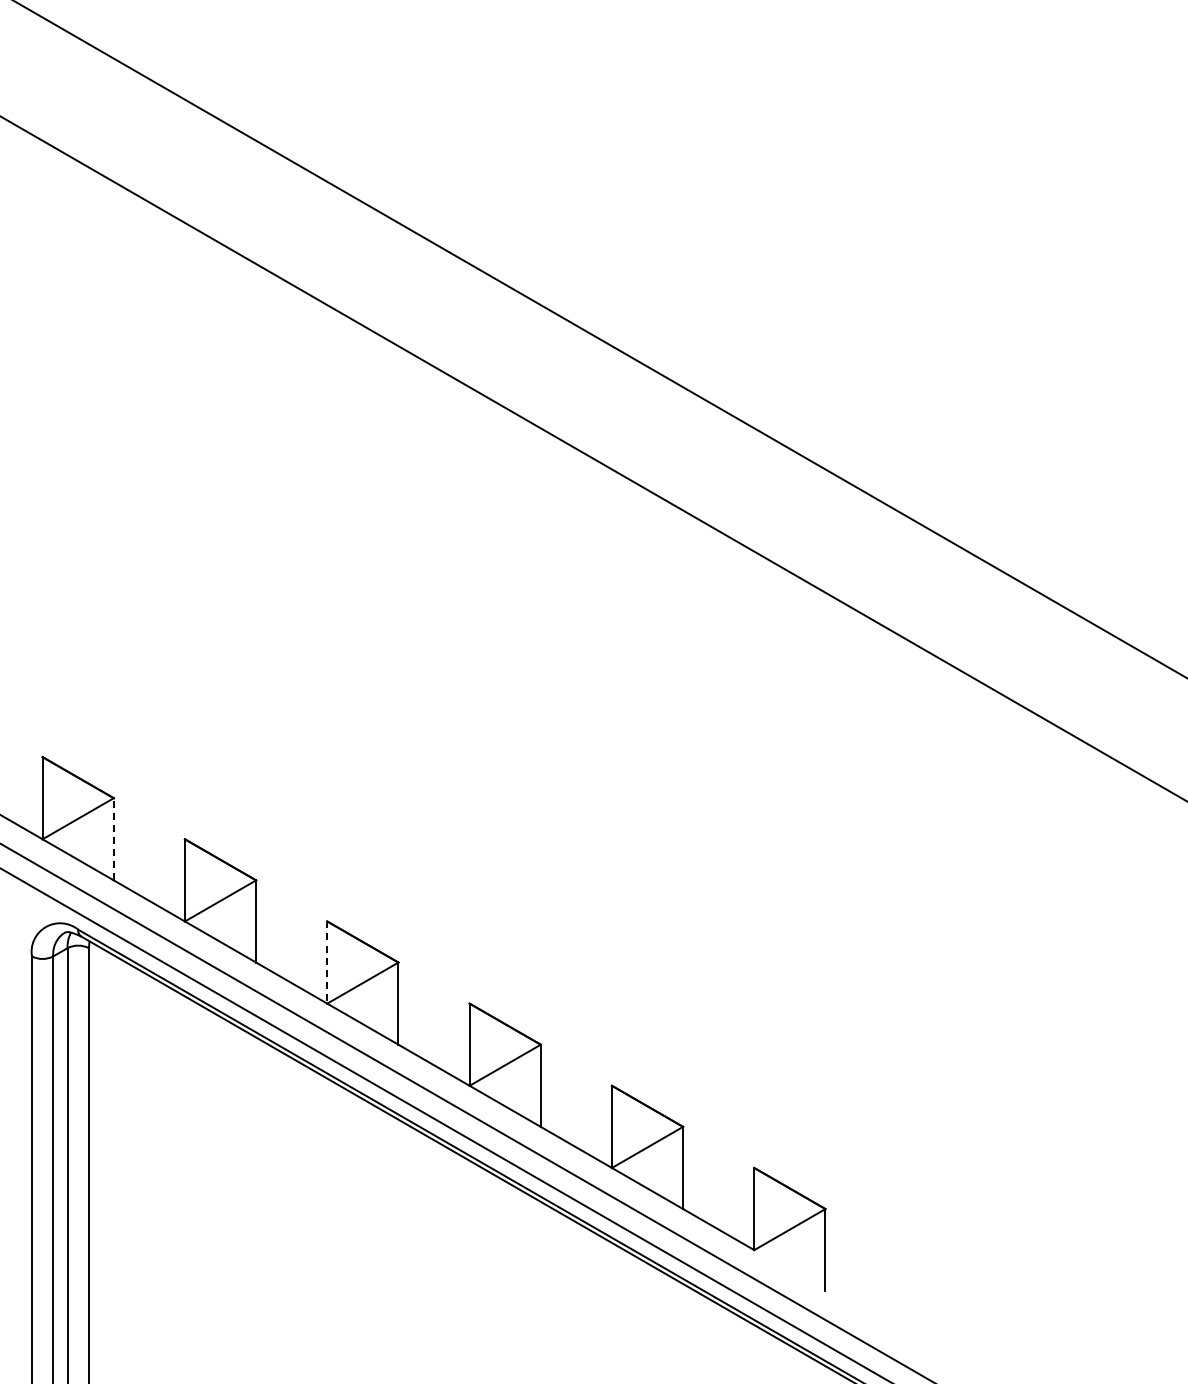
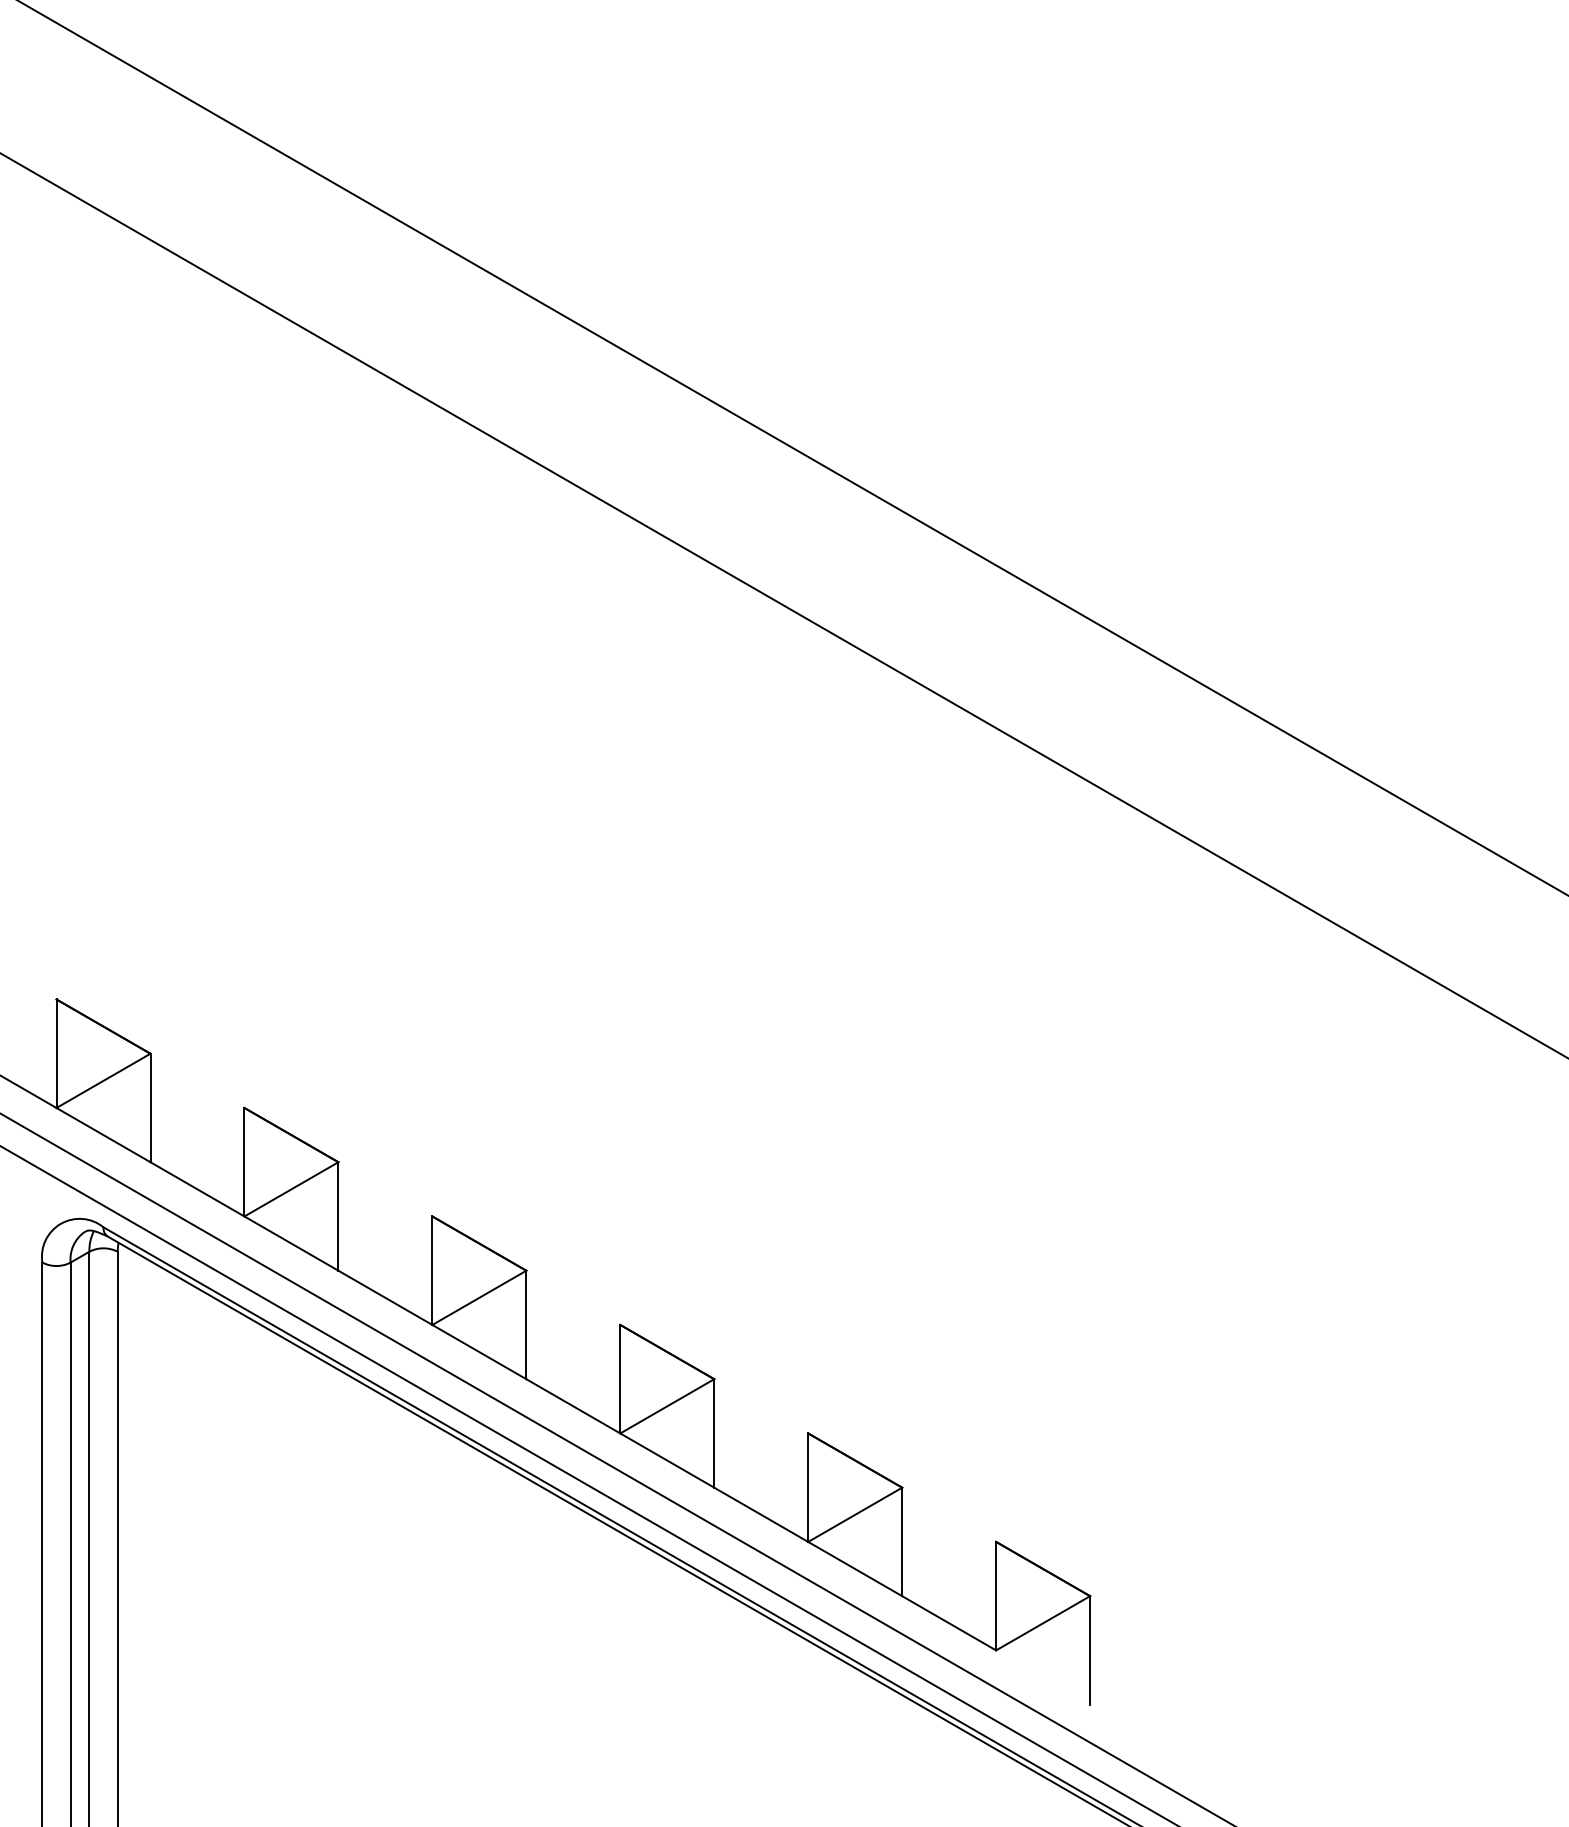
line: (113, 838) -> (150, 1106), dashed -> solid
line: (327, 963) -> (432, 1271), dashed -> solid

